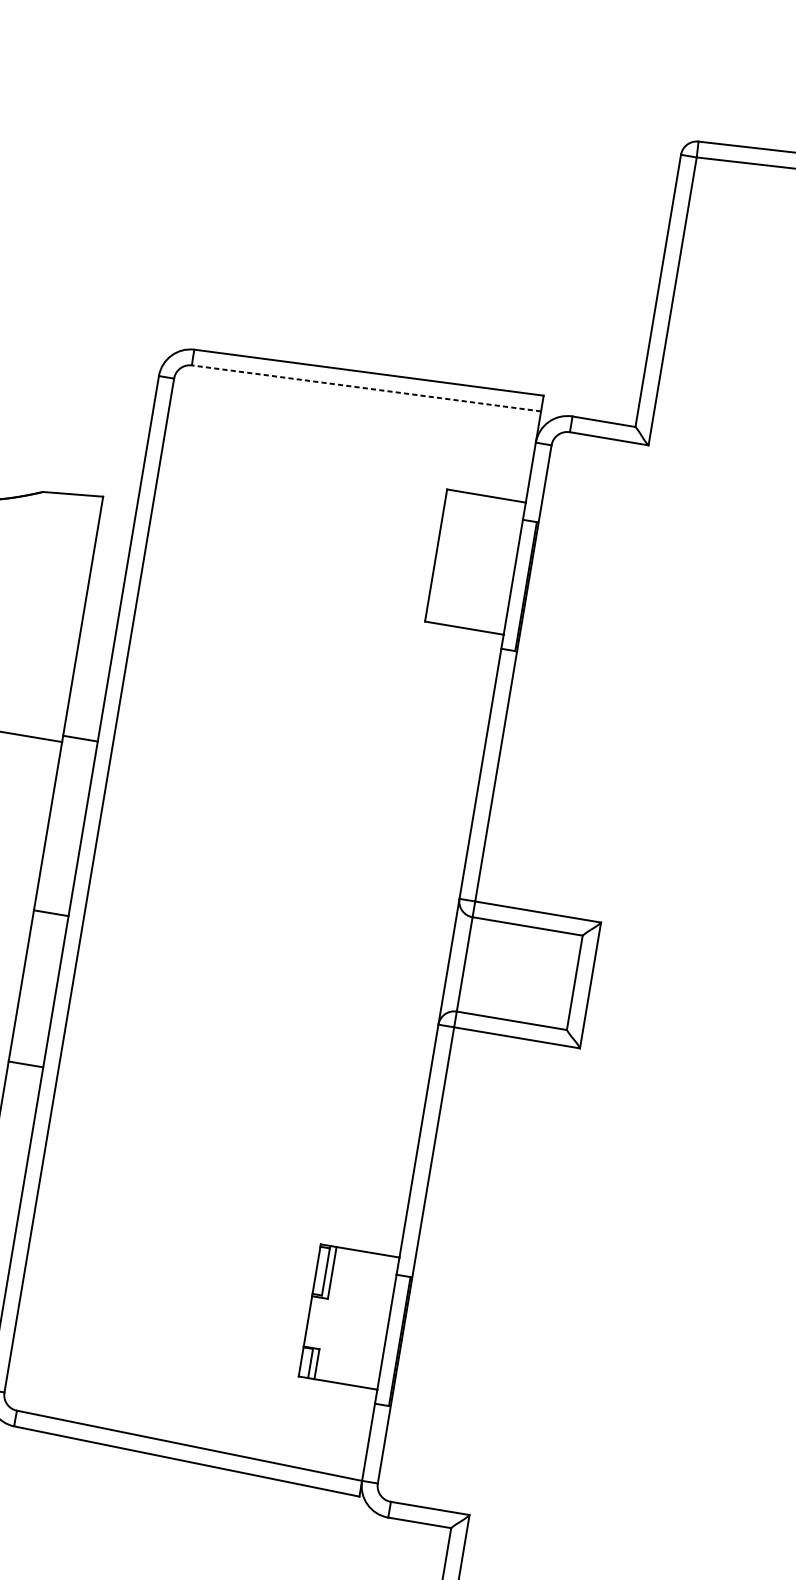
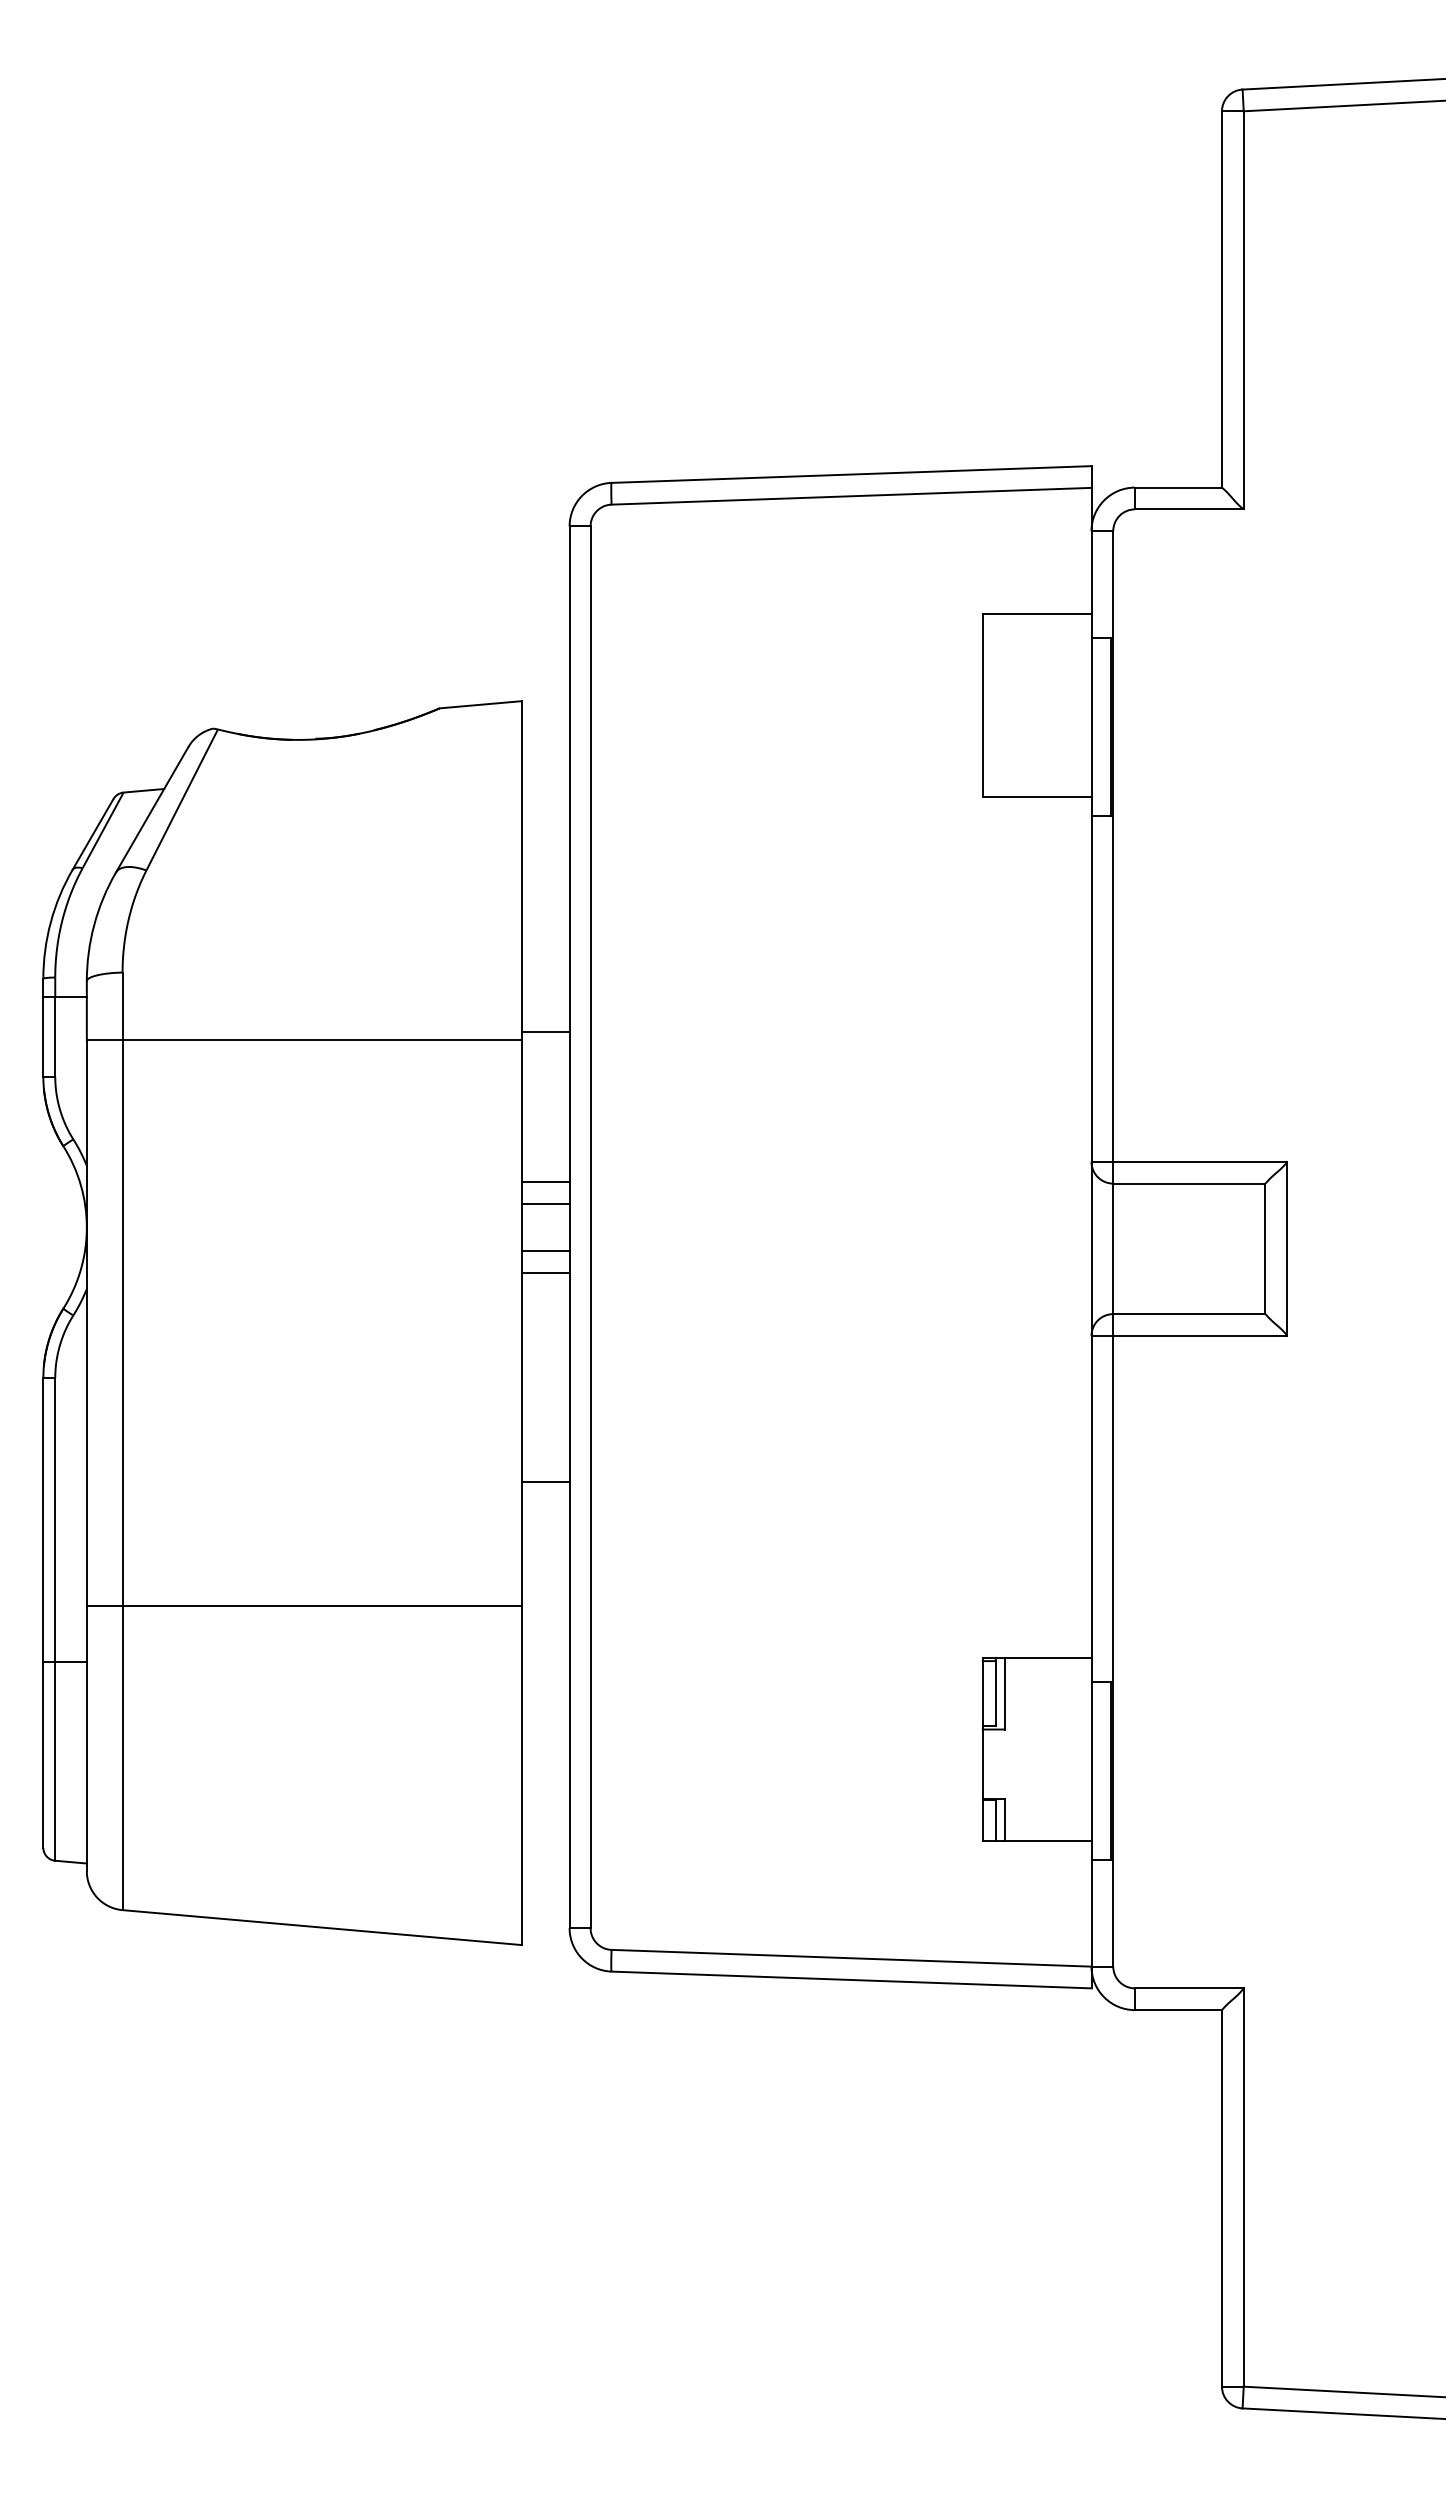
line: (366, 388) -> (851, 496), dashed -> solid
line: (62, 846) -> (545, 1181), added
line: (59, 862) -> (545, 1203), added
line: (53, 897) -> (545, 1251), added

